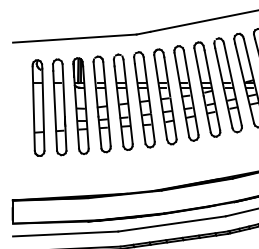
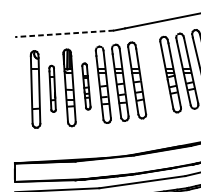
line: (74, 38) -> (64, 33), solid -> dashed
part: (186, 93) -> (153, 77), removed
part: (101, 104) -> (85, 86), size x0.6
part: (59, 107) -> (52, 88), size x0.6

